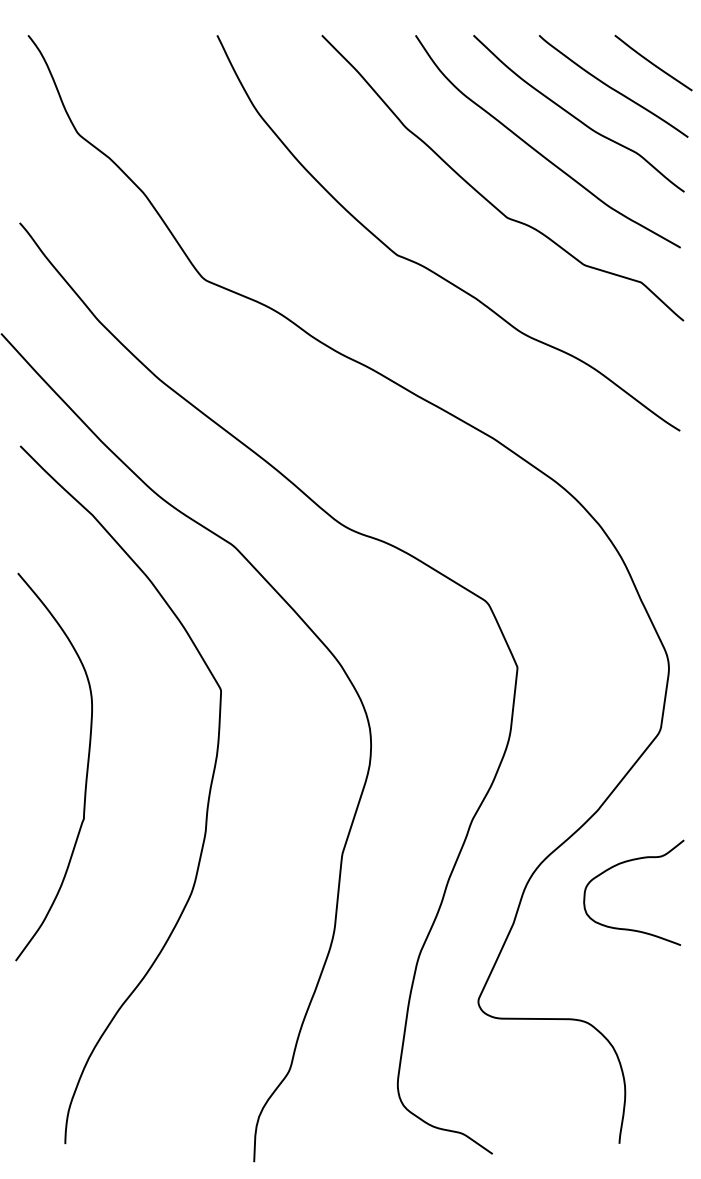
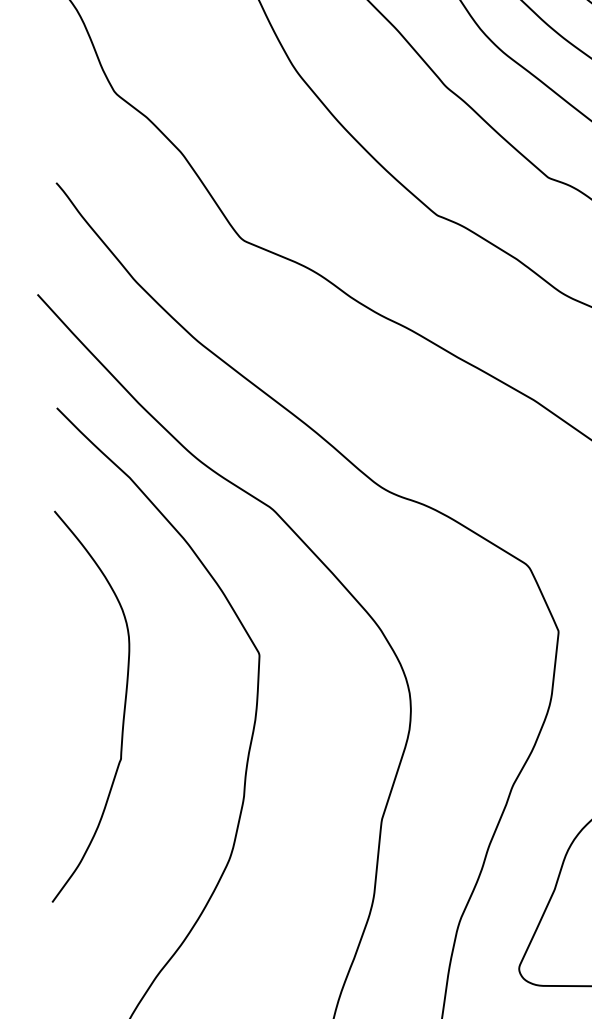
curve: (86, 767) -> (123, 707), moved

